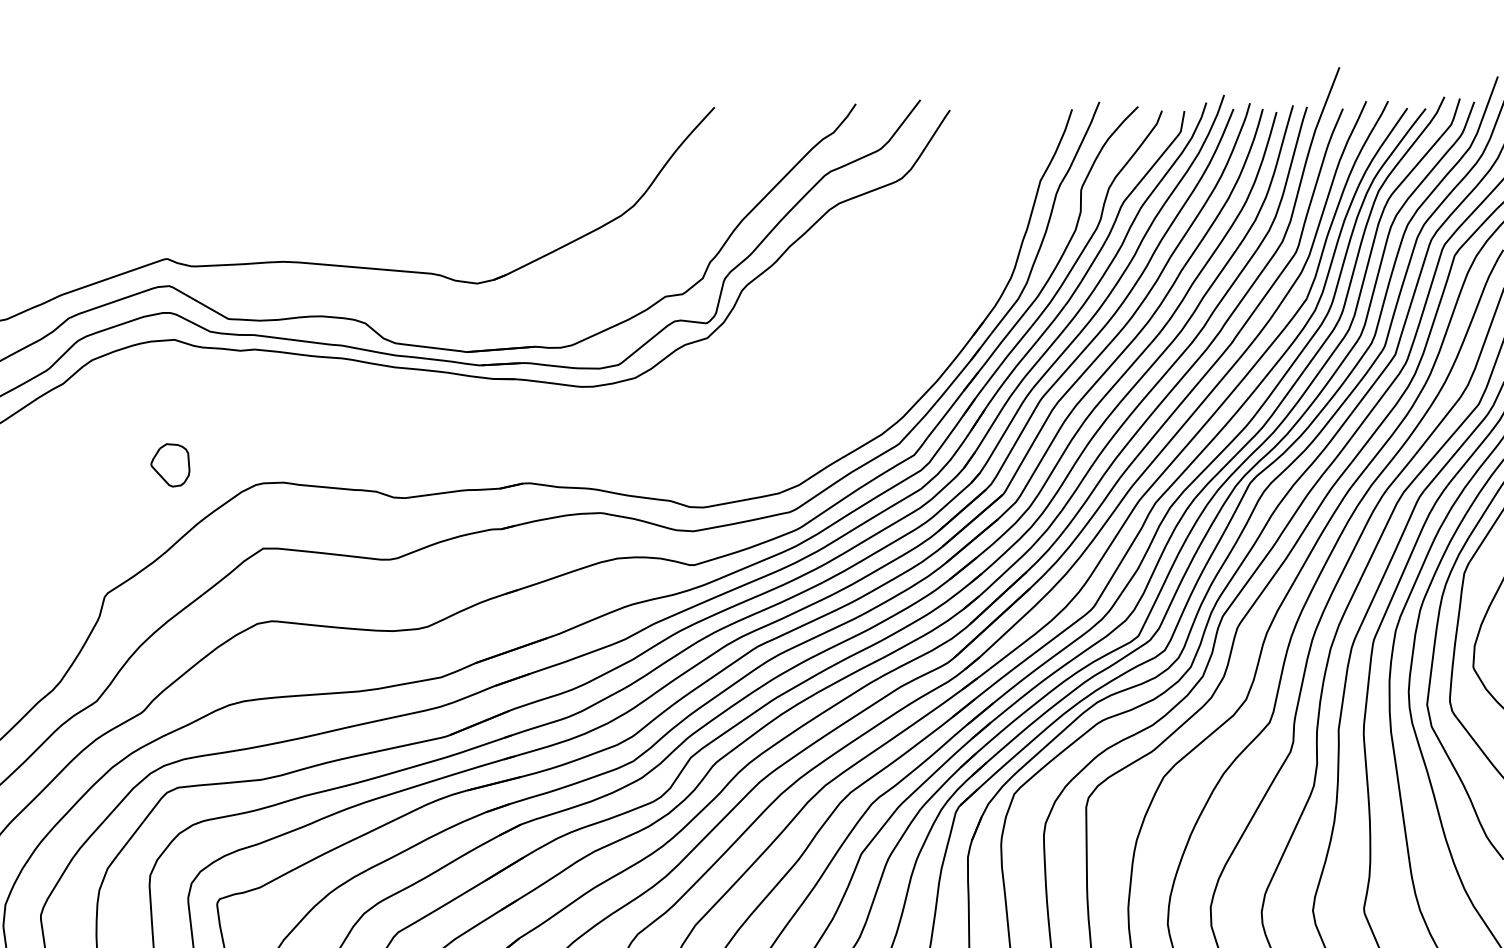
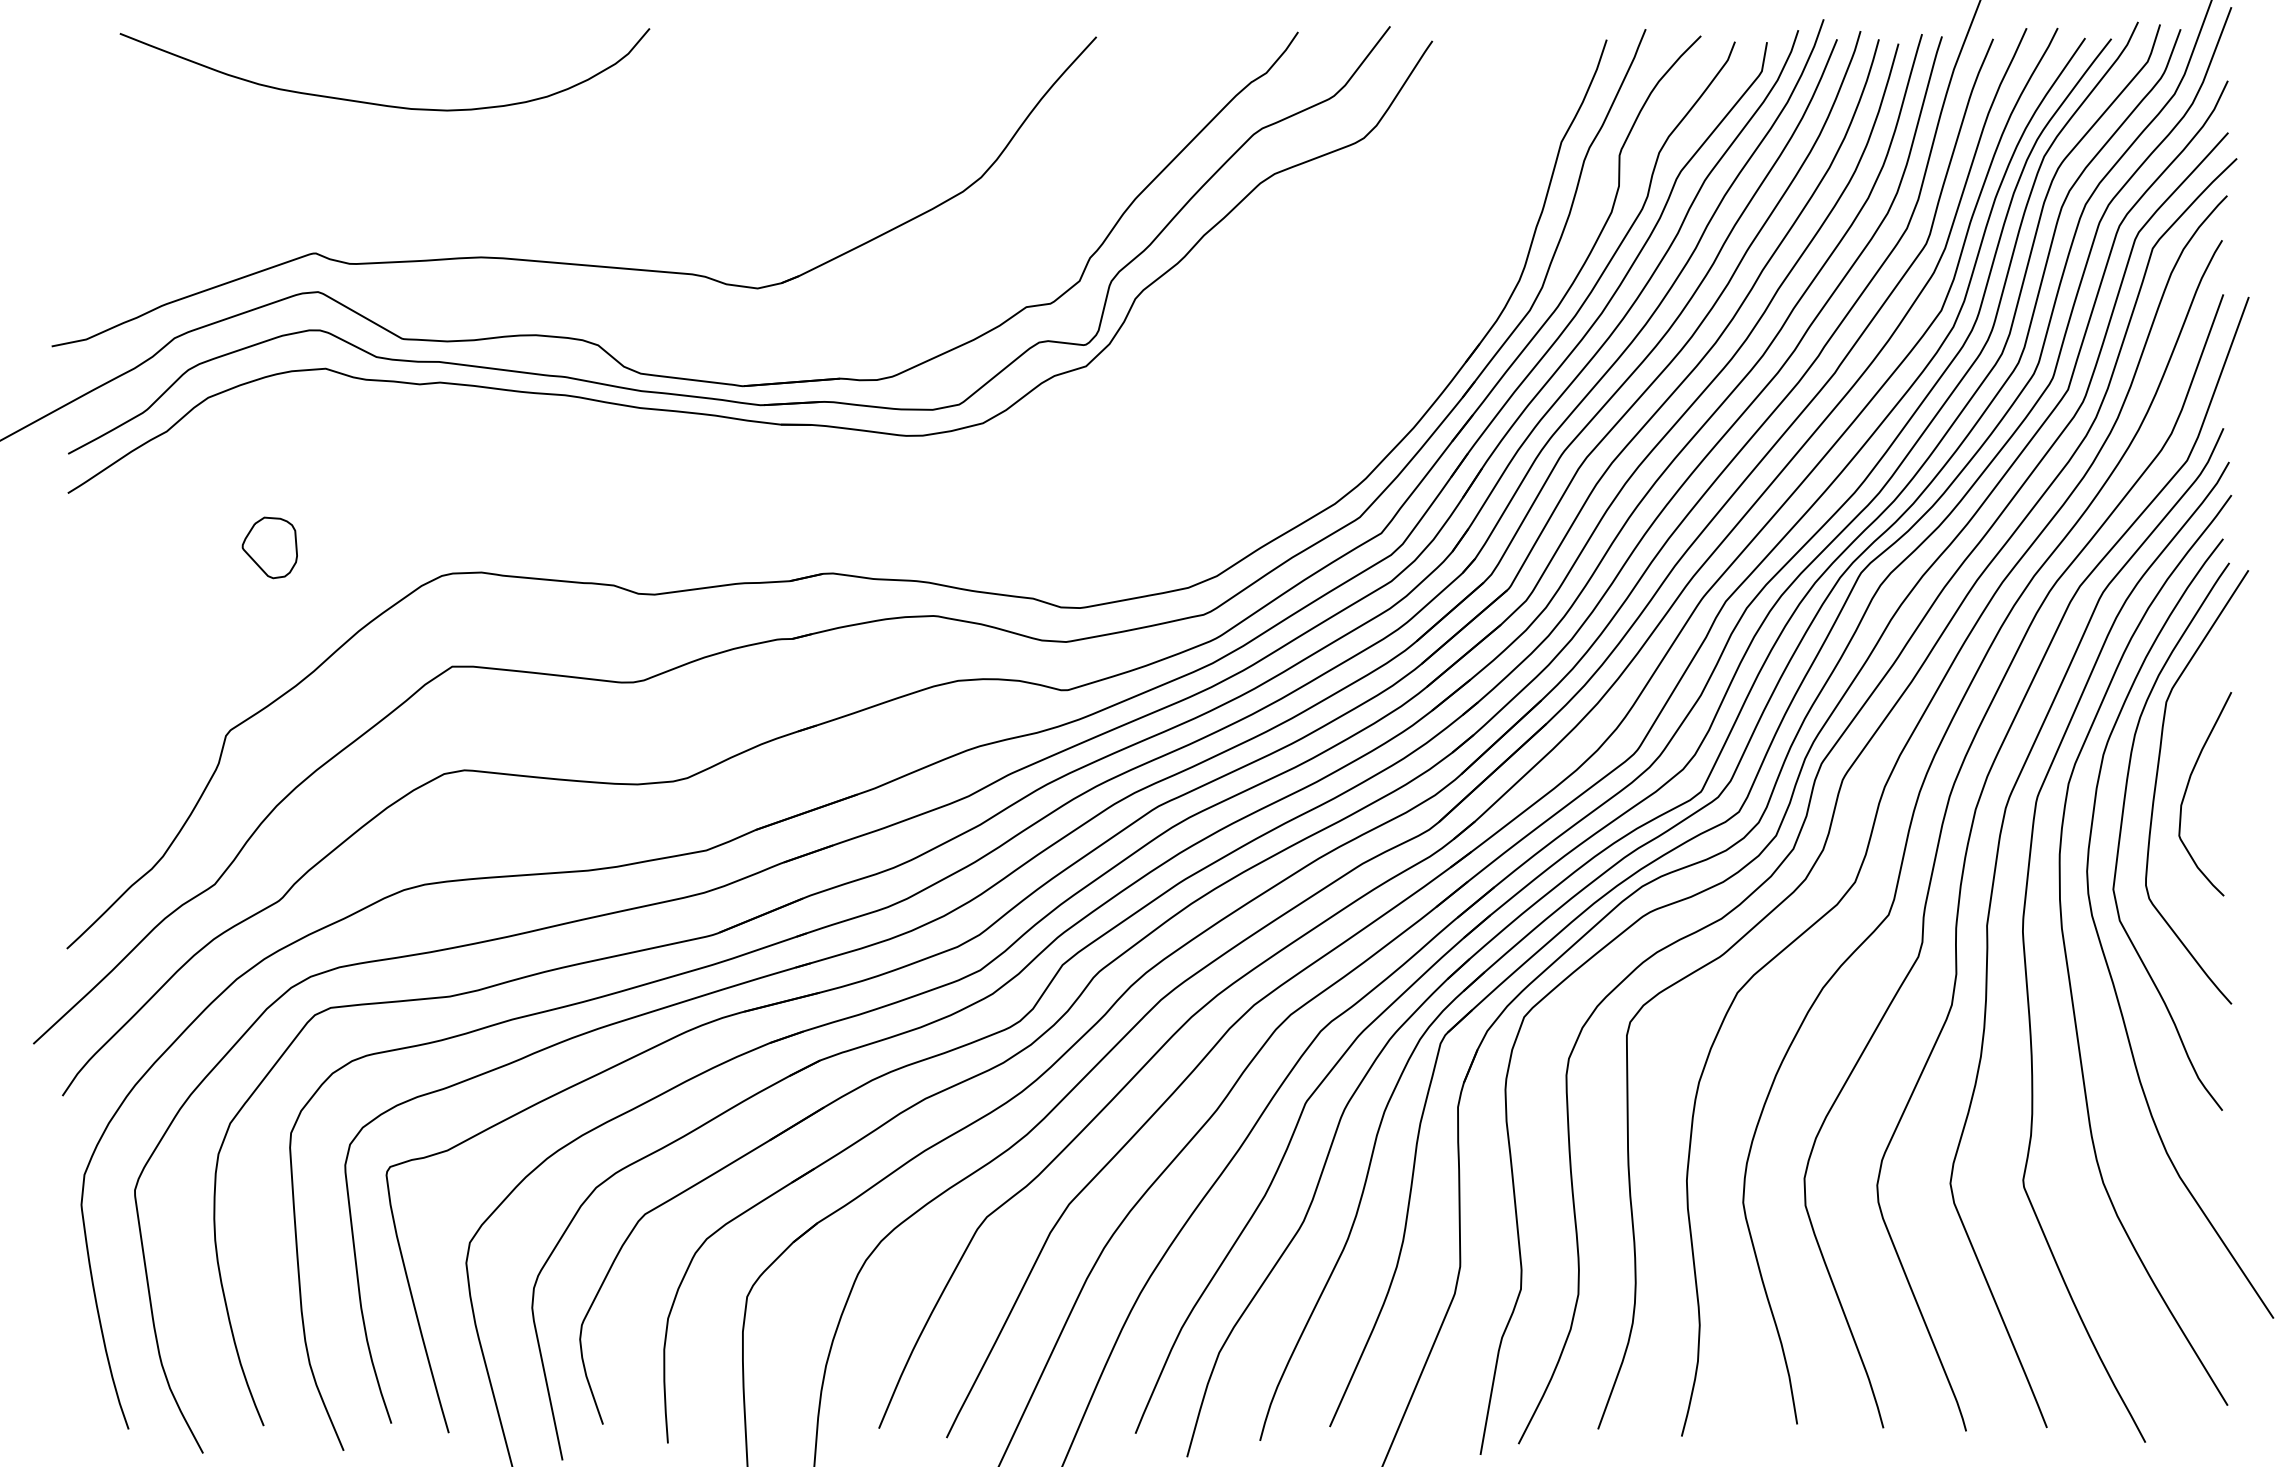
curve: (211, 153) -> (378, 103), added
part: (170, 465) -> (269, 547), moved

